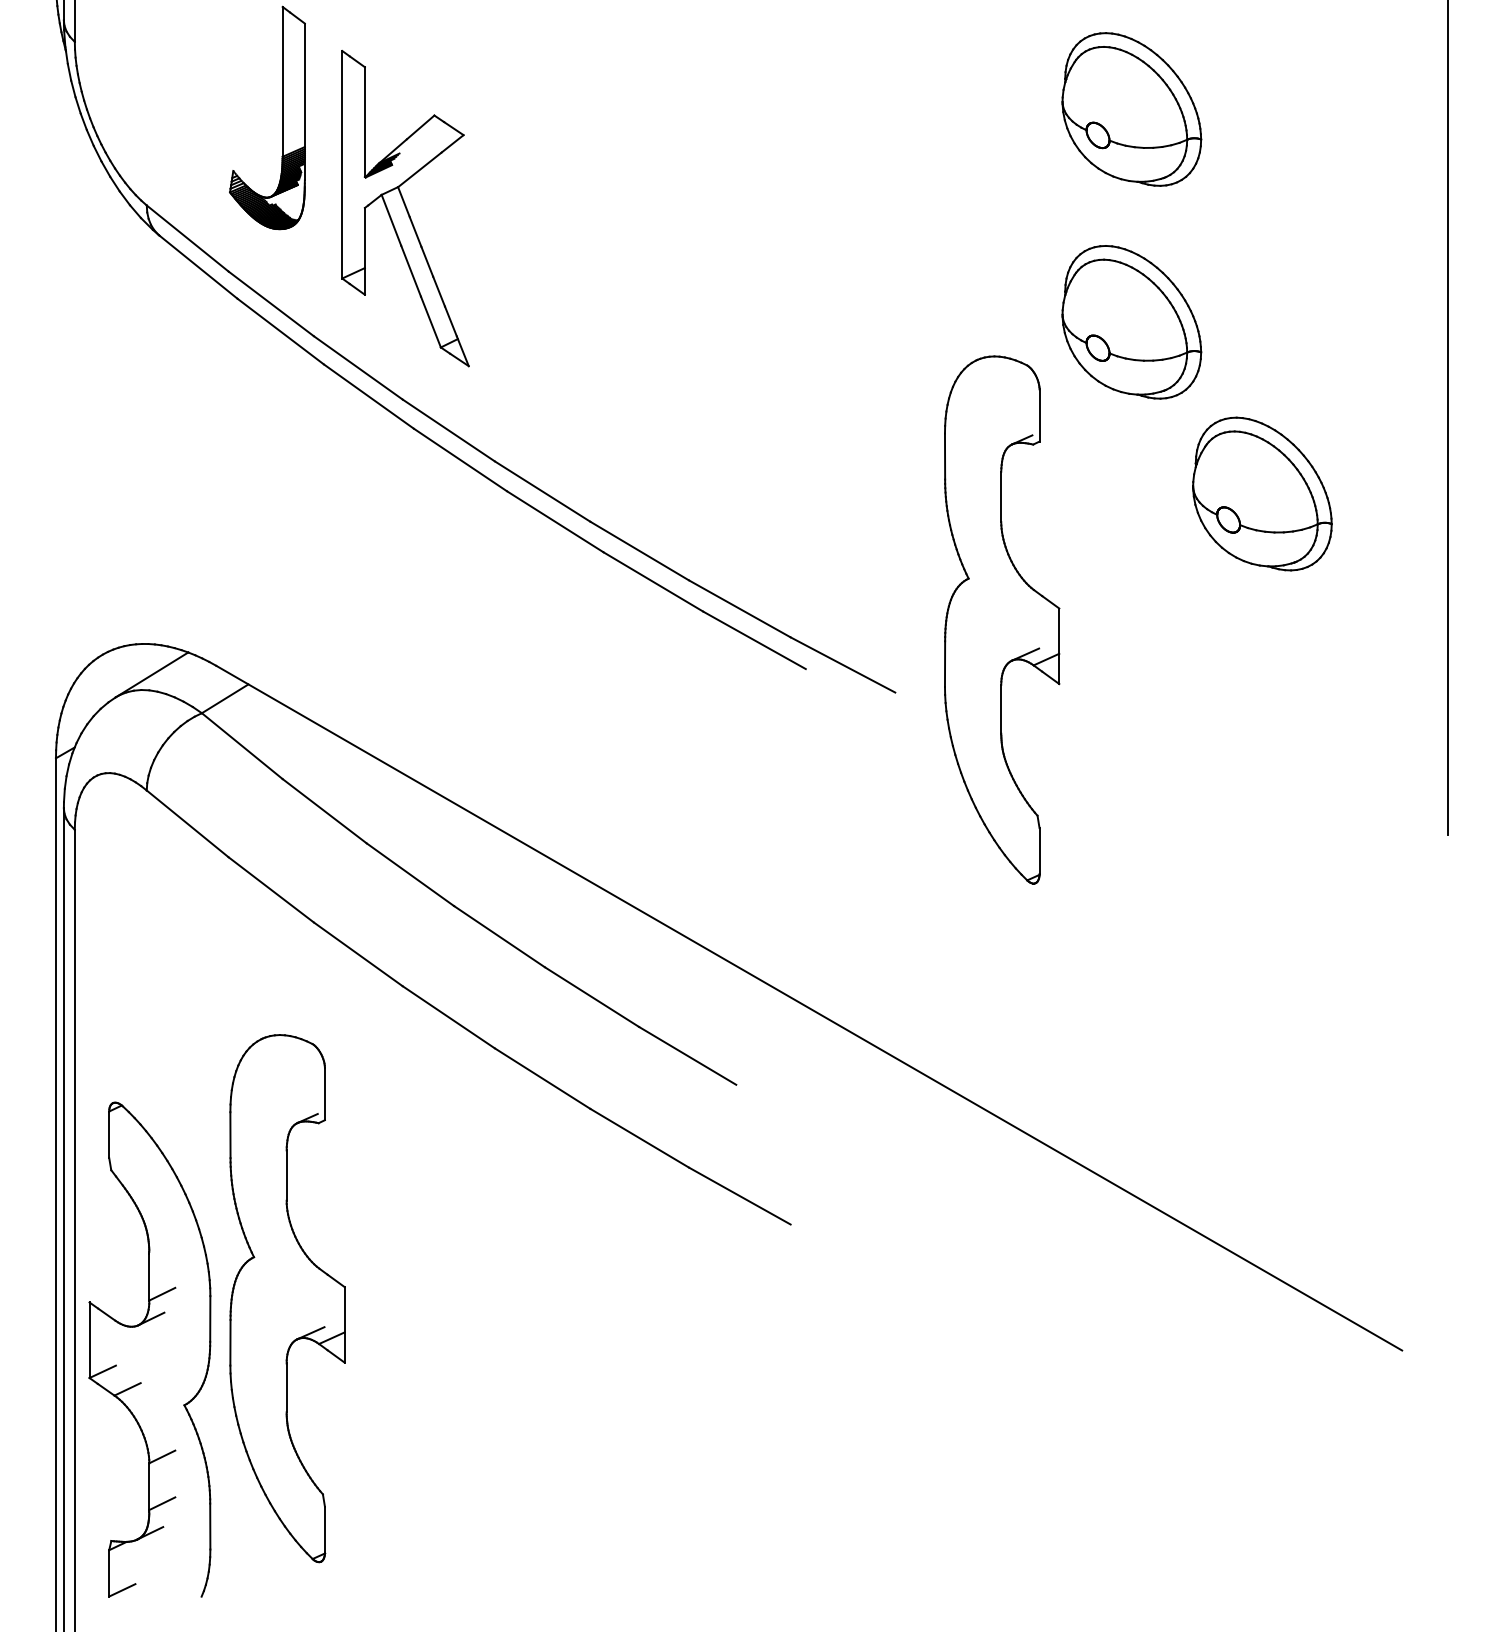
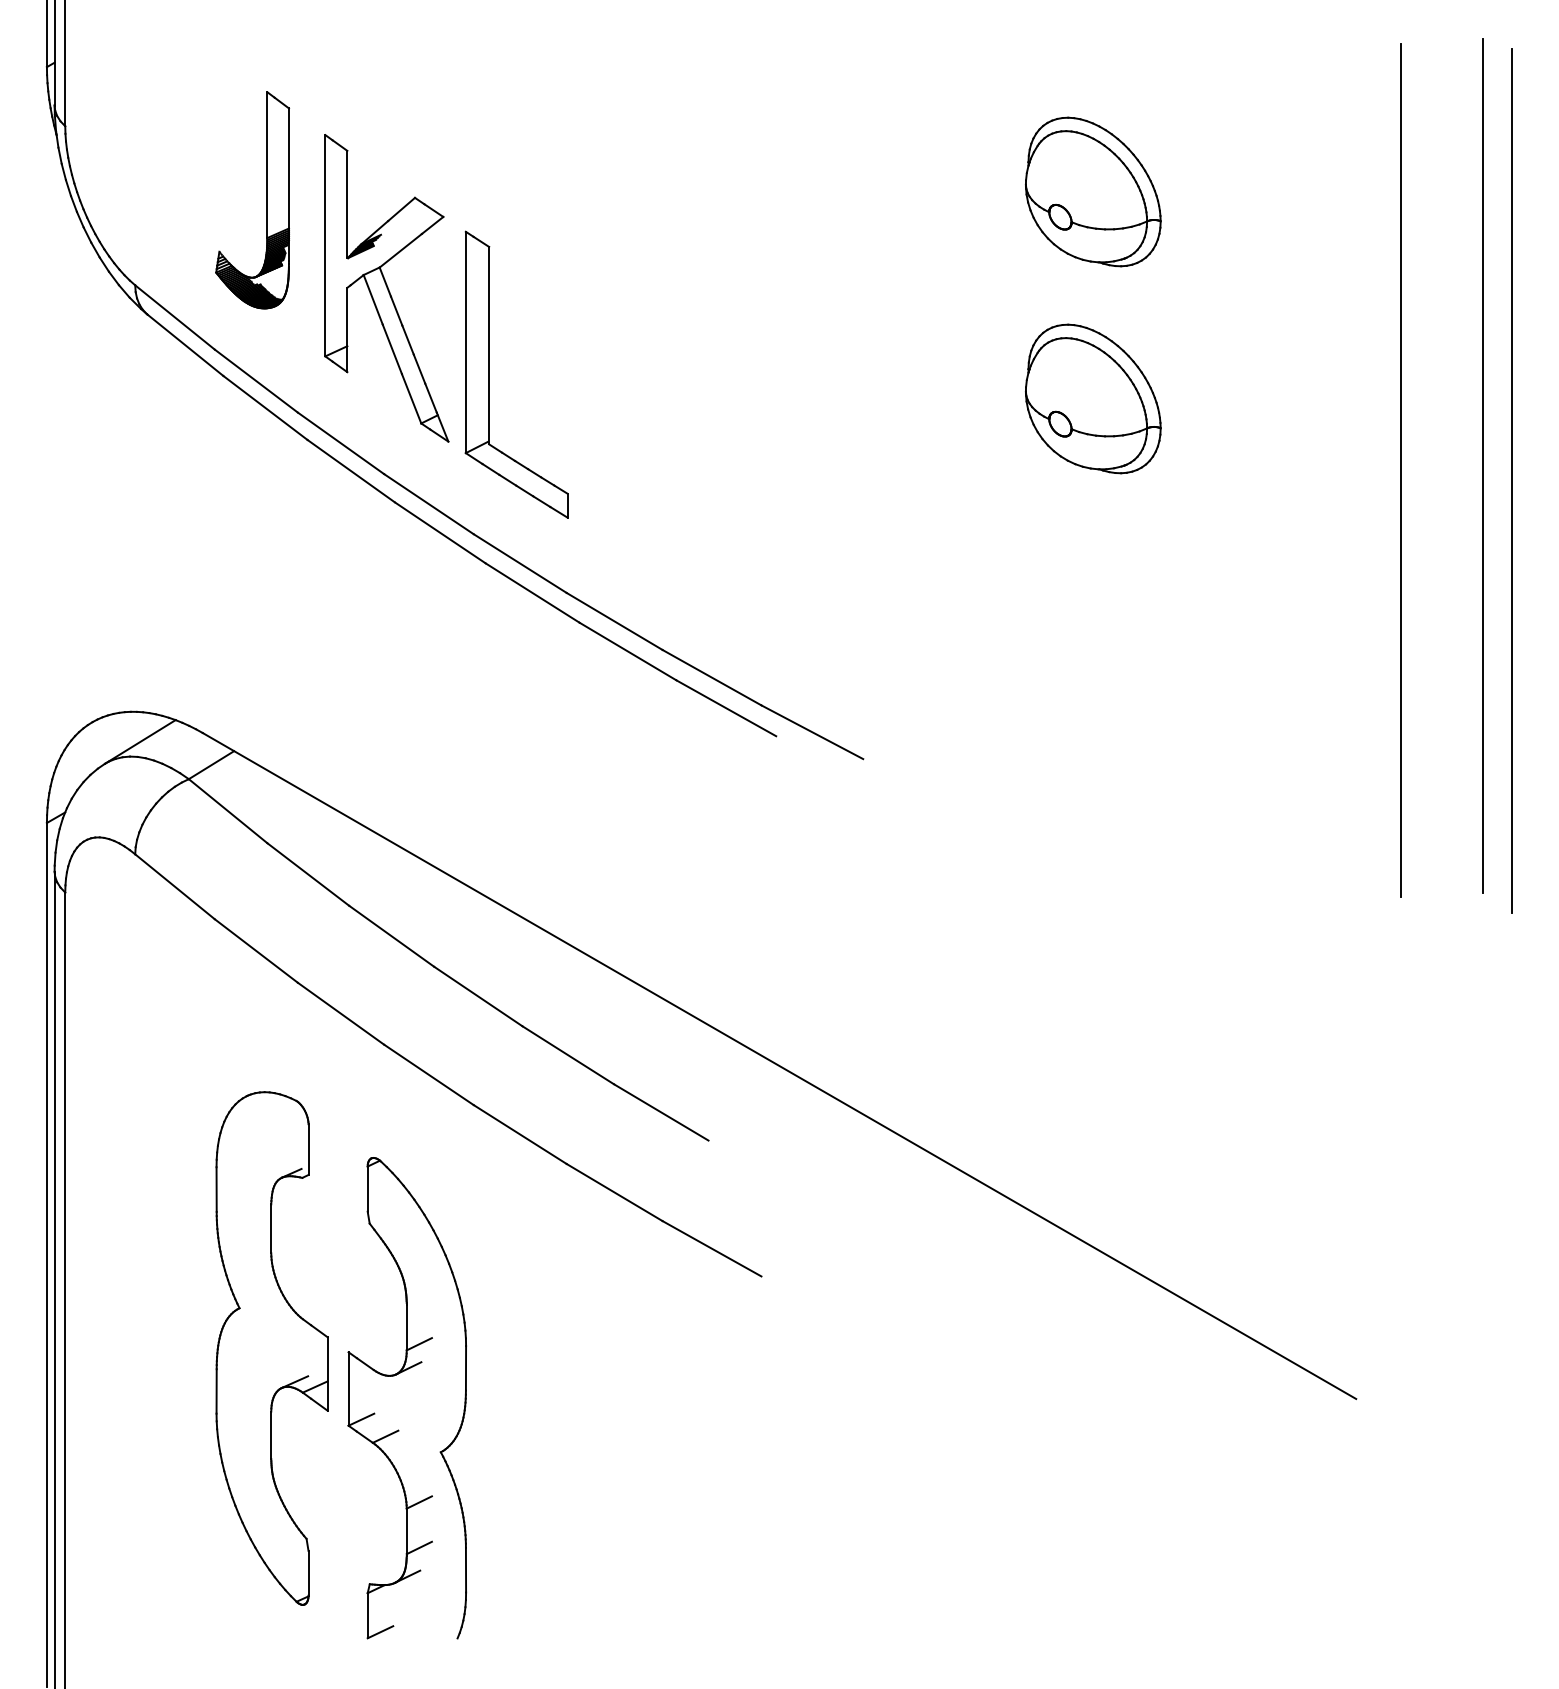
part: (511, 297) -> (489, 374), added
part: (1262, 493) -> (1220, 565), removed
part: (1001, 619) -> (966, 688), removed
part: (138, 1326) -> (396, 1375), moved

